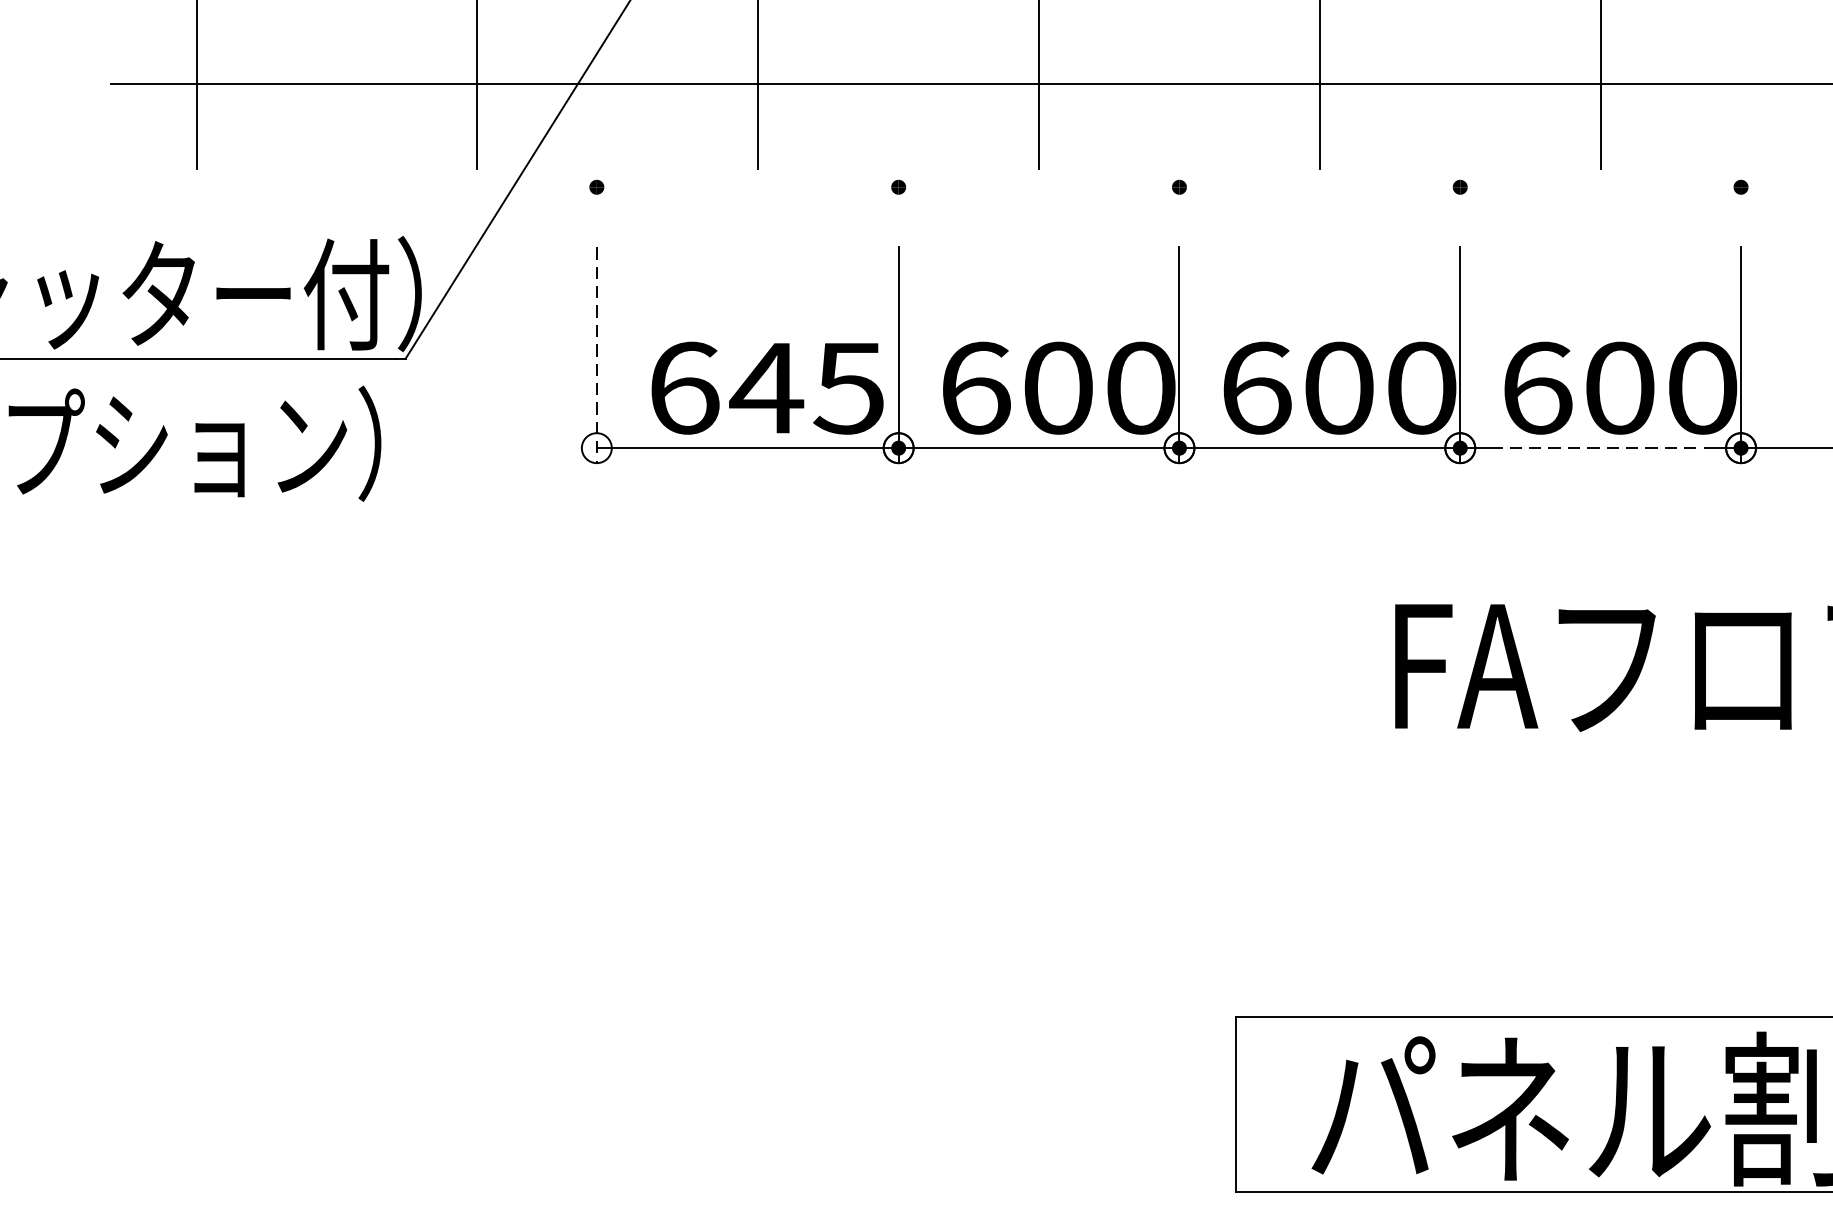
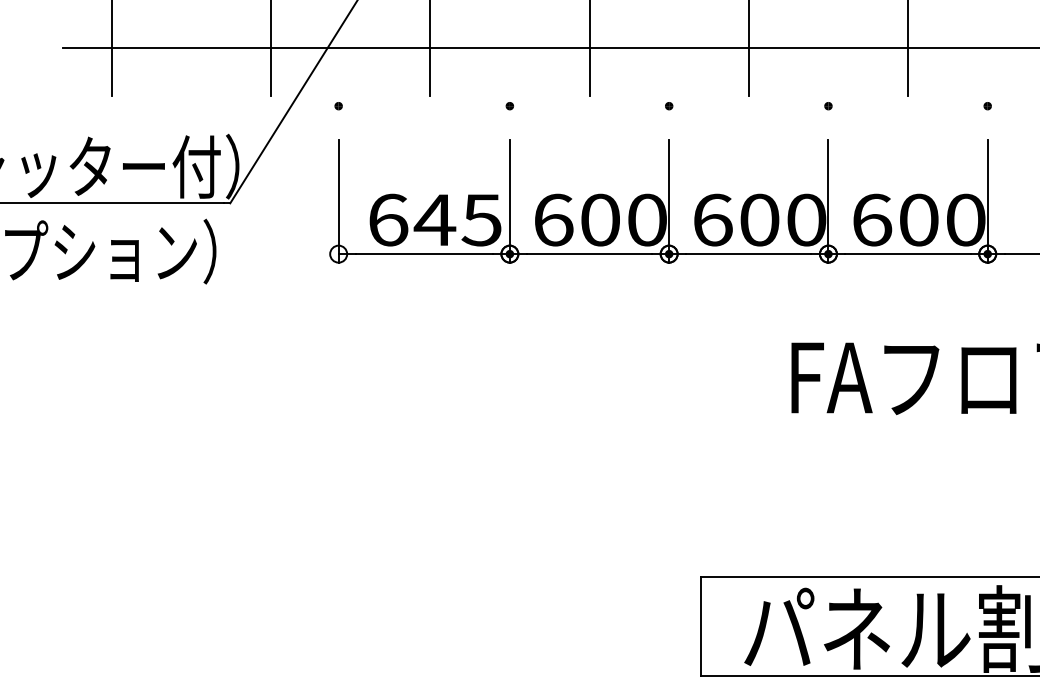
line: (596, 355) -> (338, 201), dashed -> solid
line: (1601, 448) -> (908, 254), dashed -> solid

